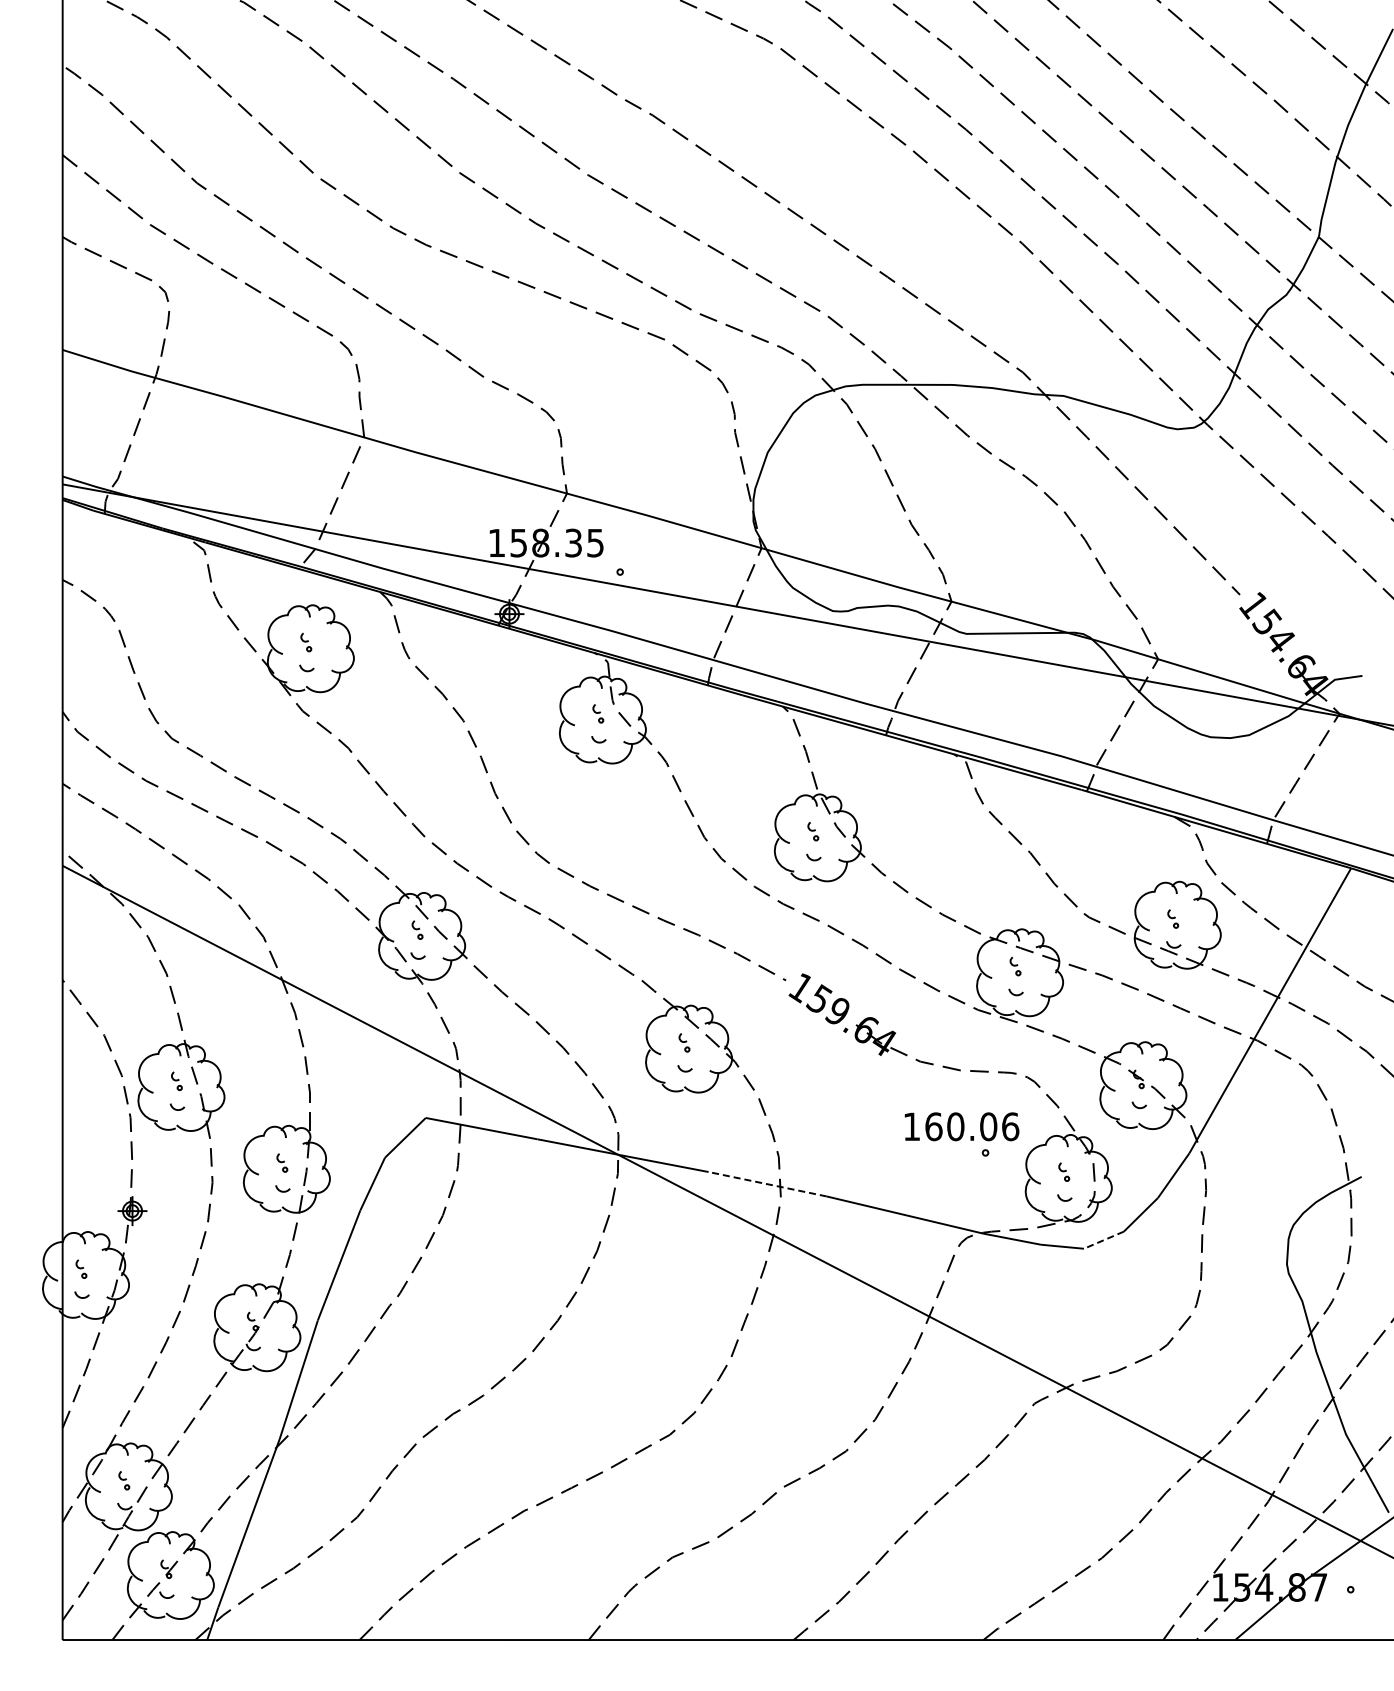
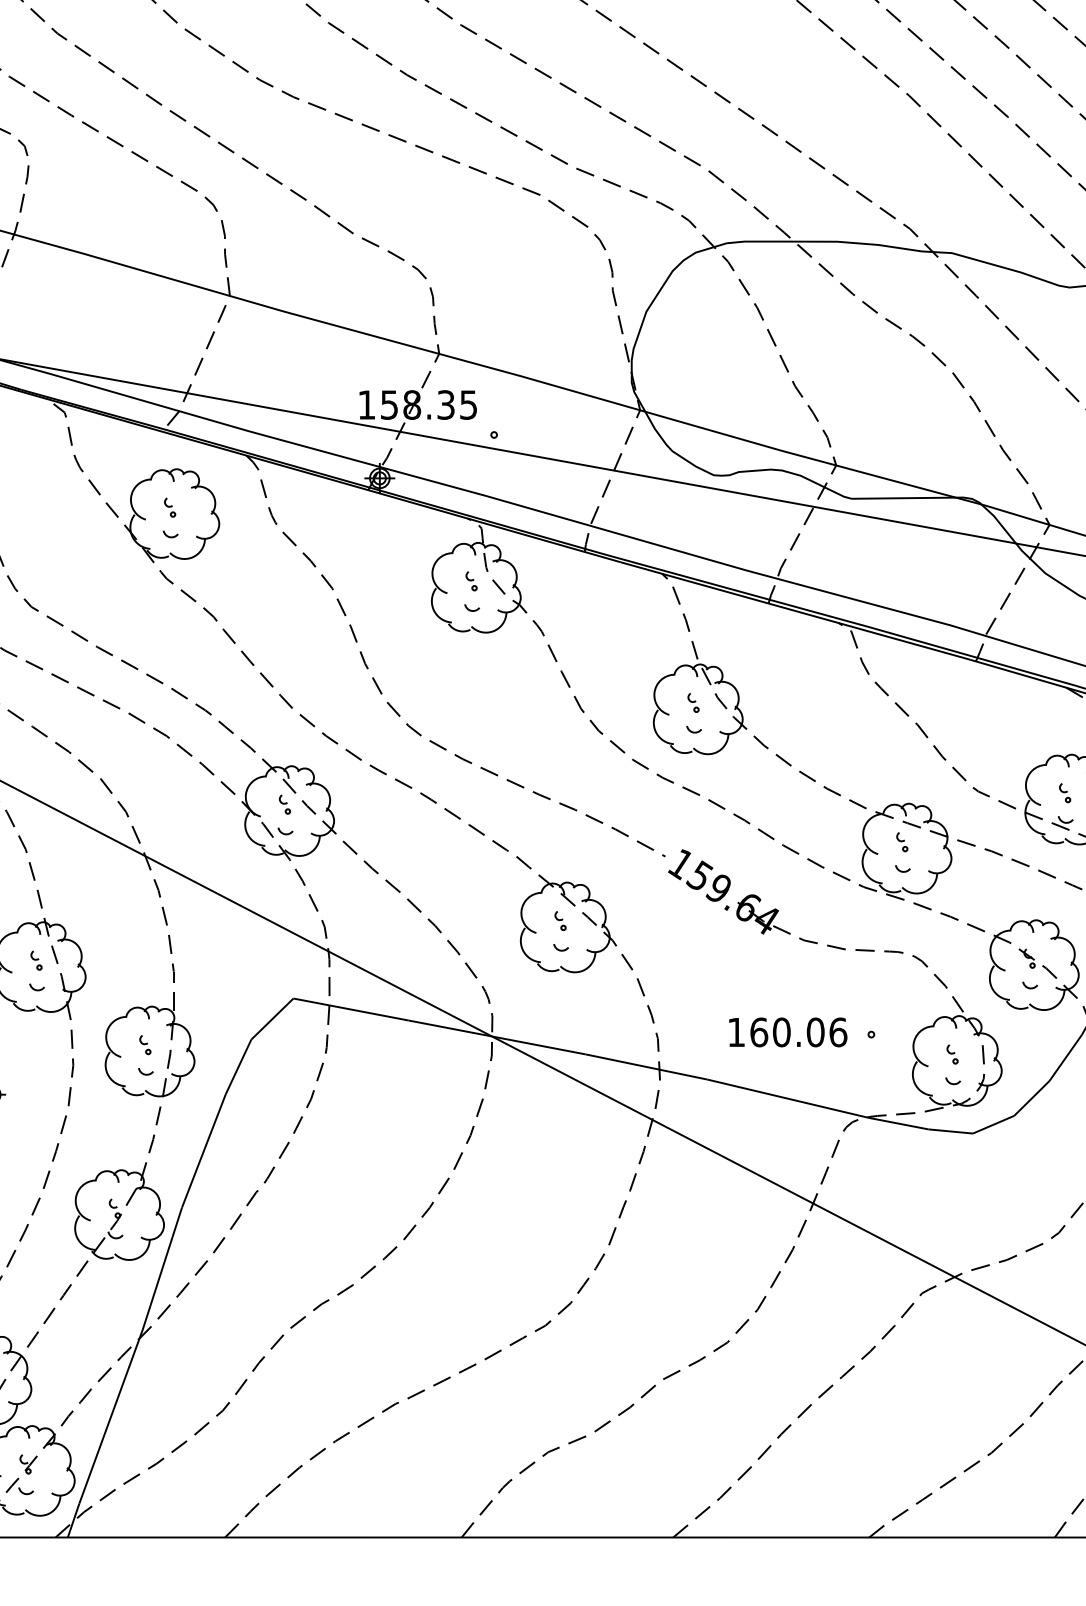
text: (961, 1126) -> (787, 1032), moved
line: (767, 1184) -> (646, 1067), dashed -> solid
line: (1103, 1240) -> (993, 1125), dashed -> solid

